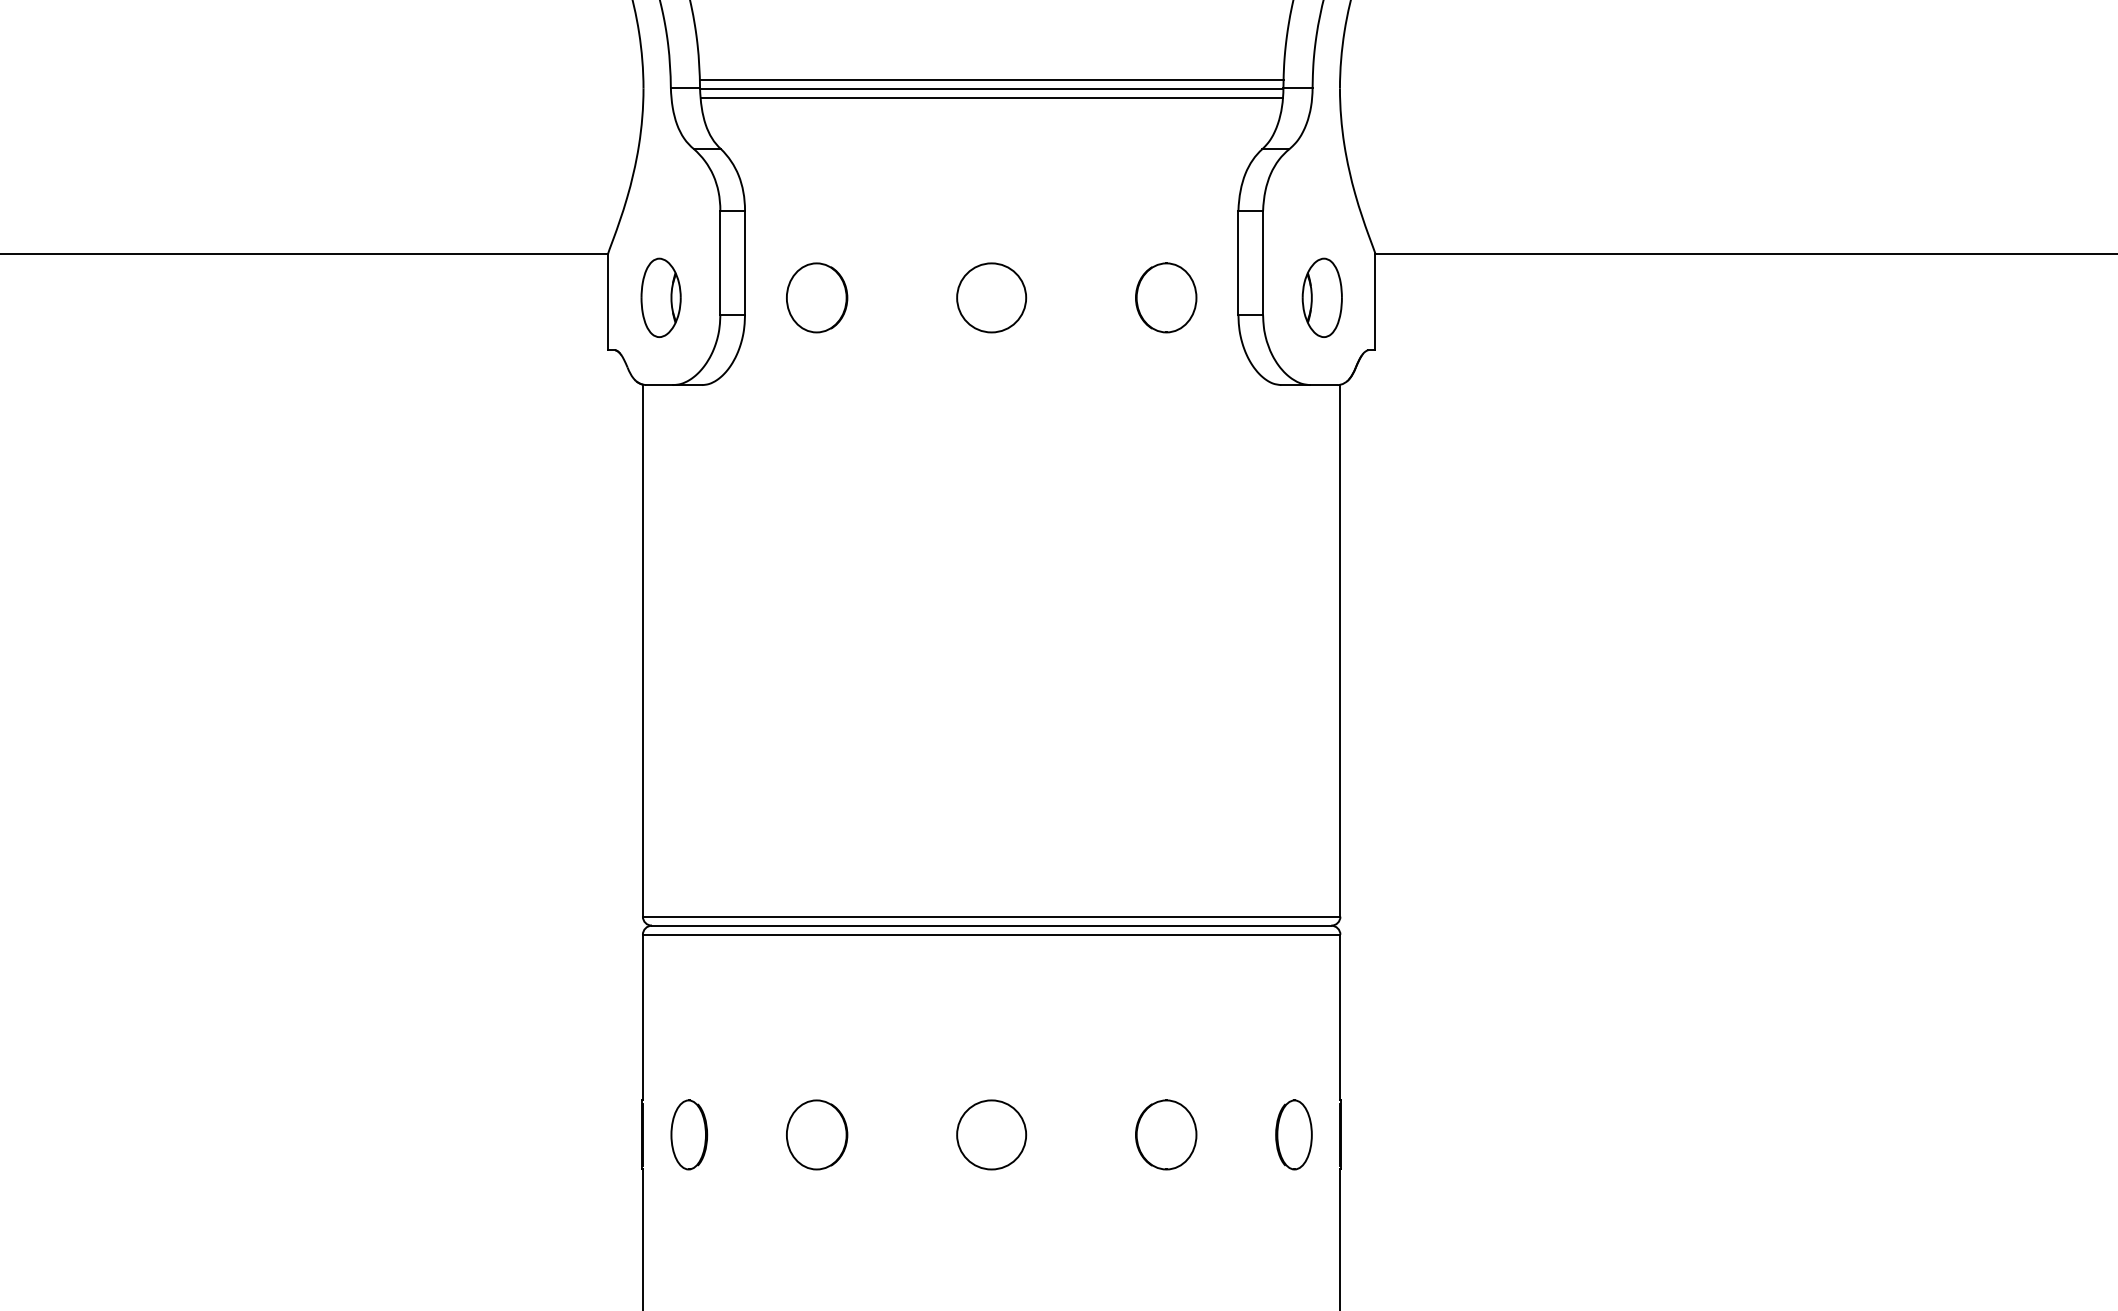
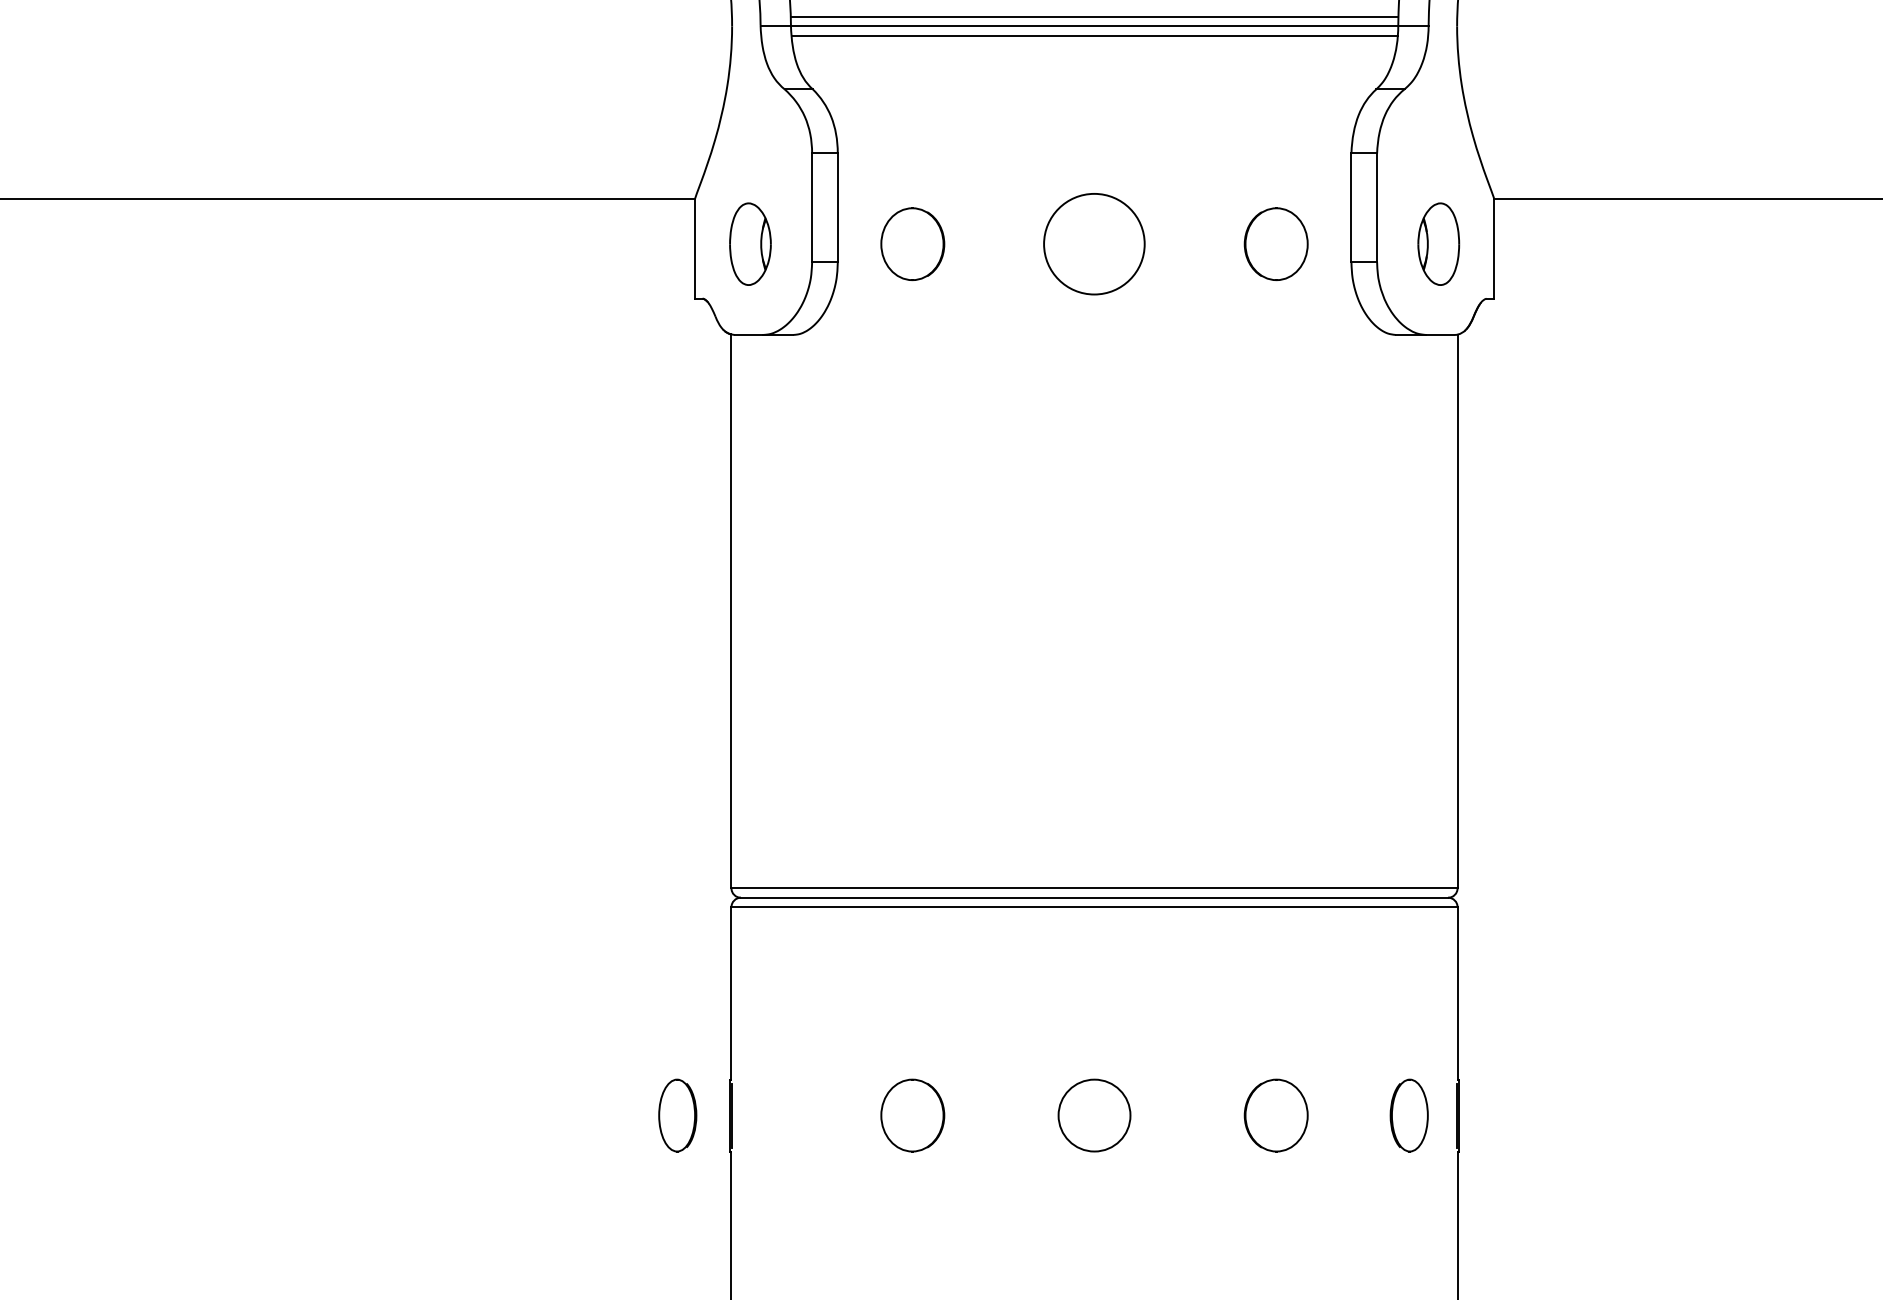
circle: (991, 297) -> (1094, 243), size x1.4
part: (689, 1134) -> (677, 1115), moved

